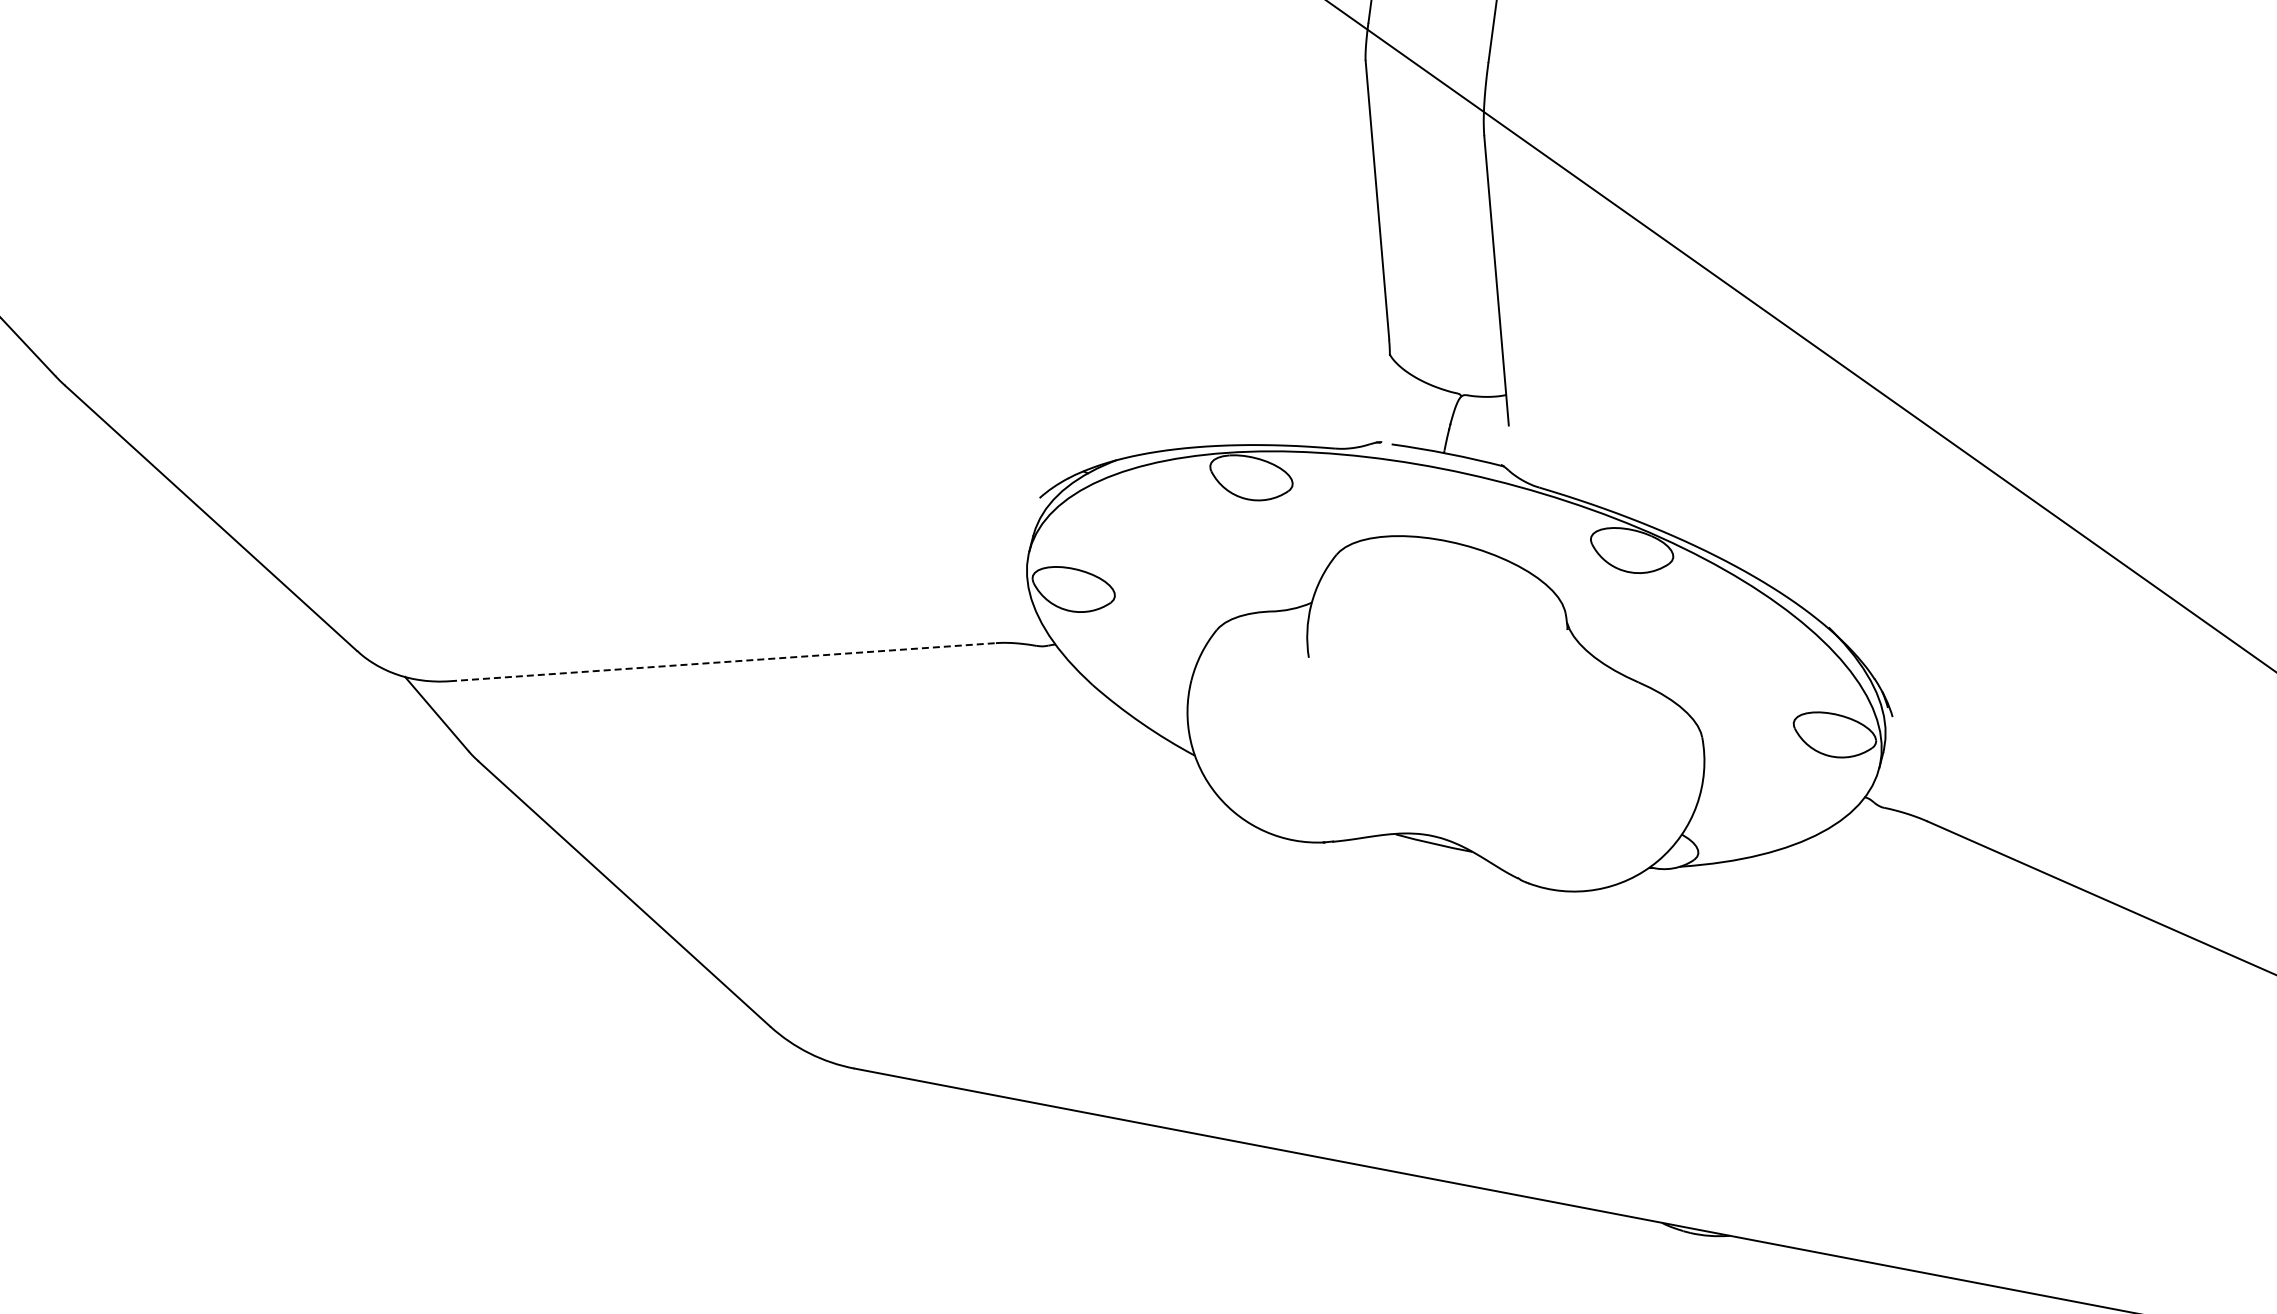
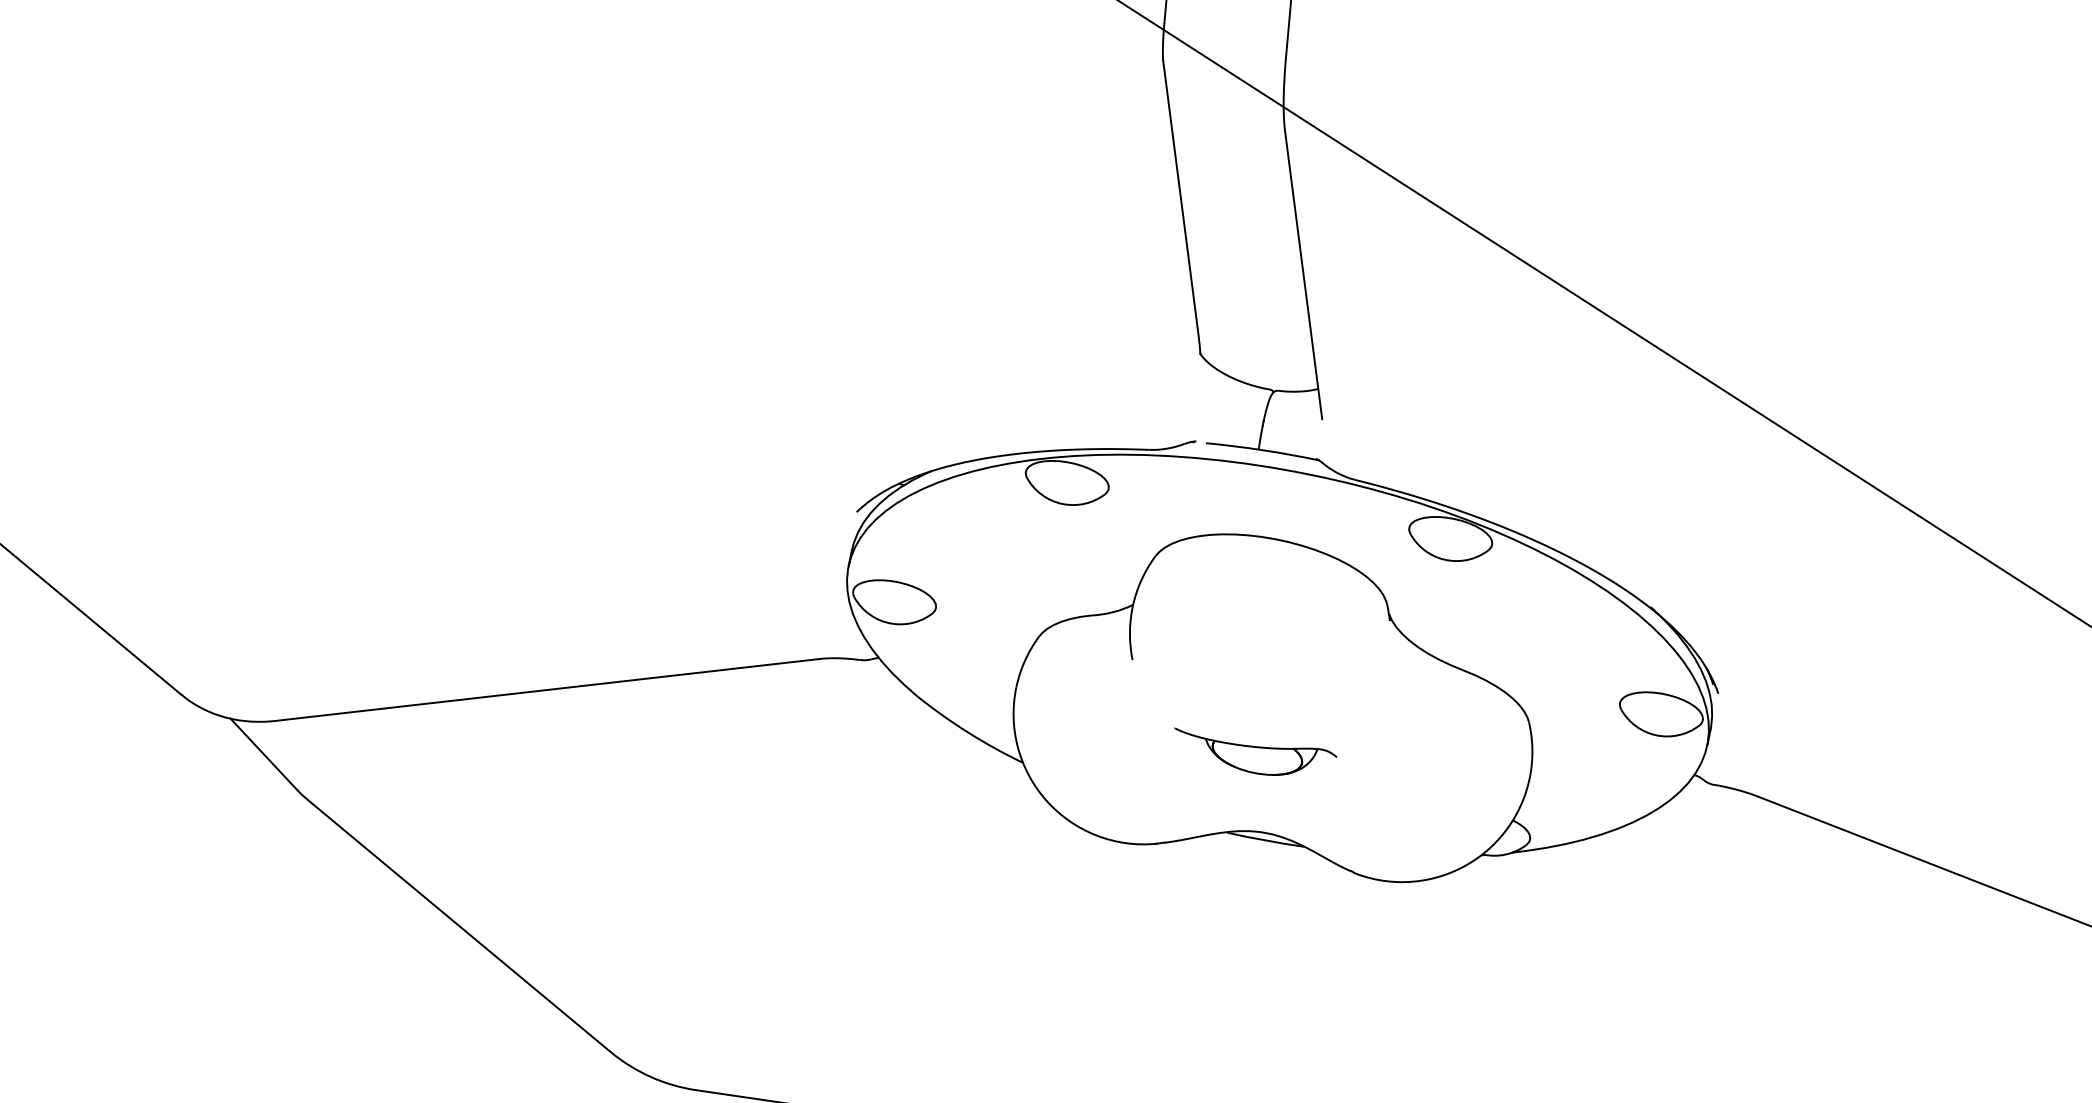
line: (722, 662) -> (546, 690), dashed -> solid
part: (1428, 753) -> (1256, 750), added

